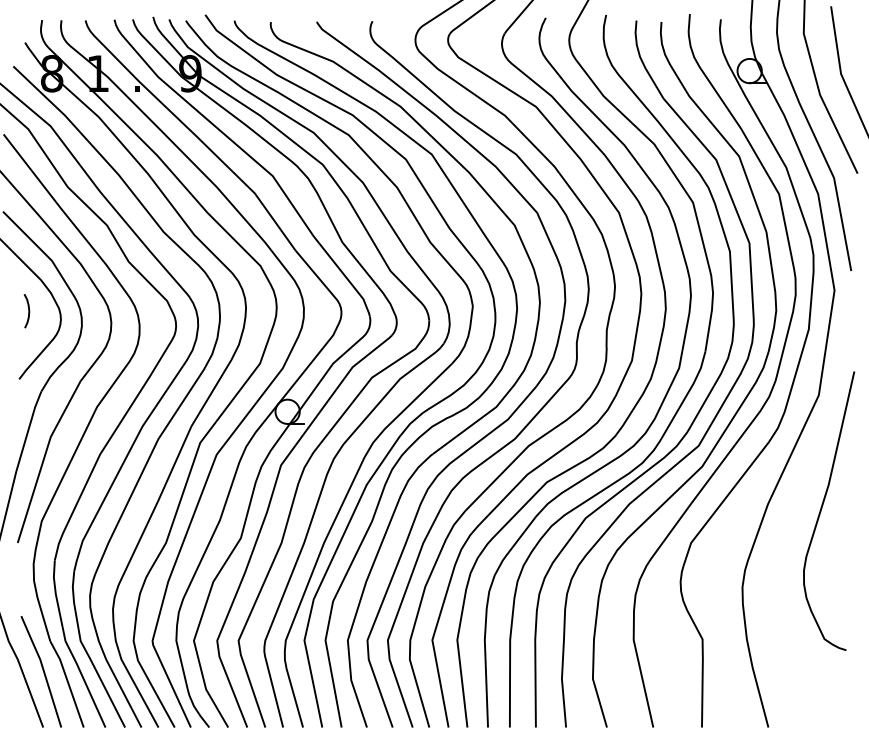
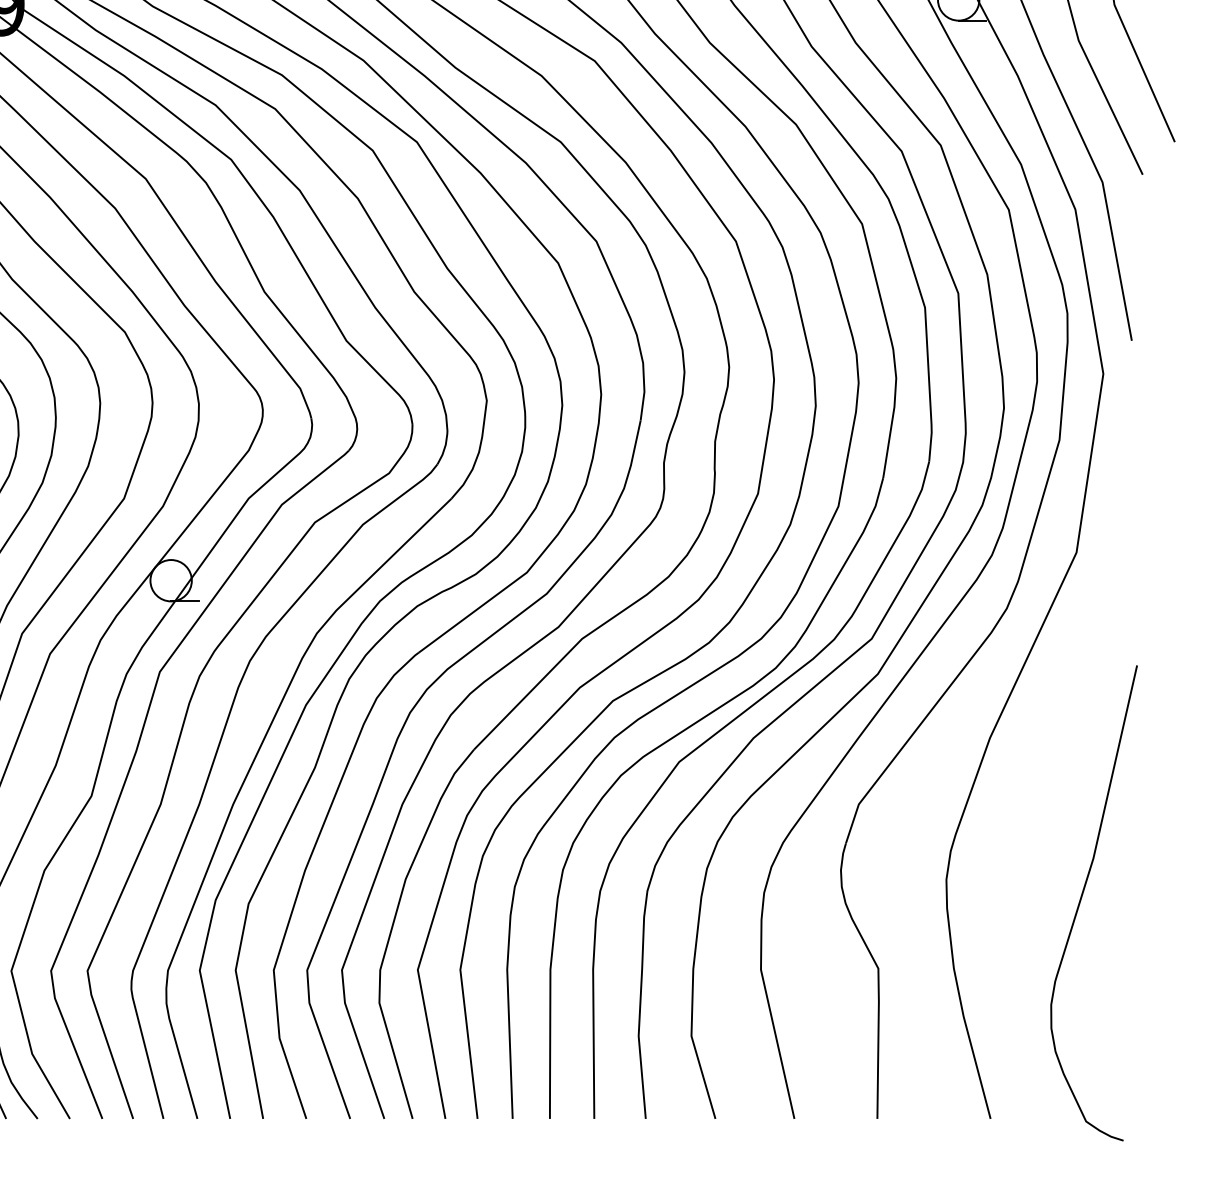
curve: (822, 508) -> (1082, 898), moved

